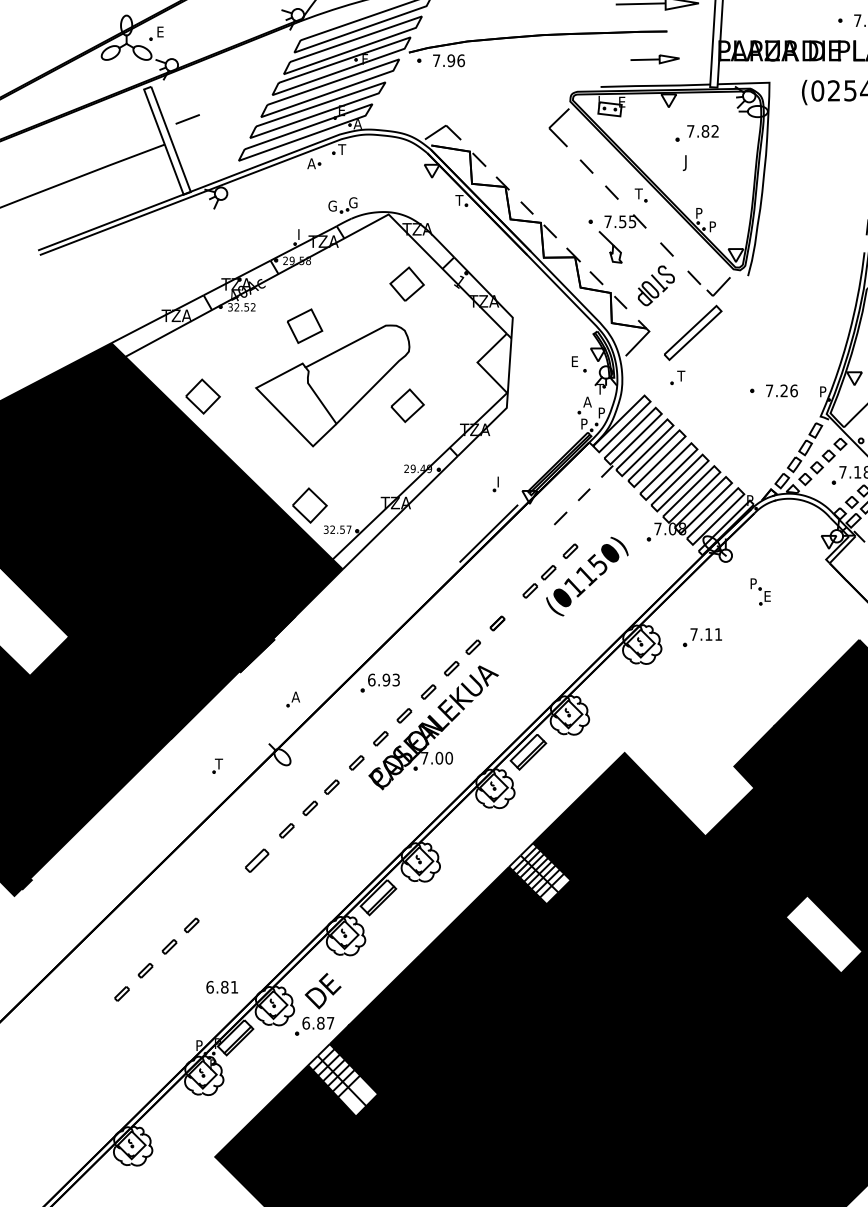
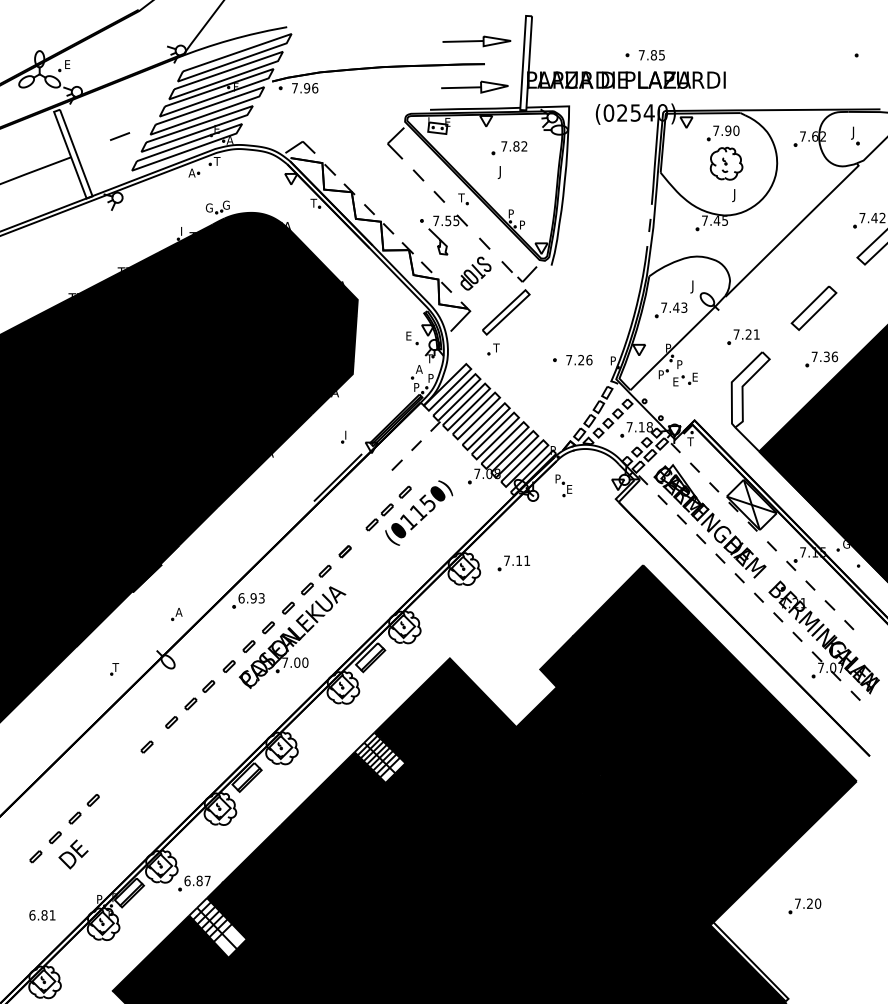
part: (654, 58) -> (474, 86), size x1.67
line: (188, 119) -> (120, 136), moved
fill: (312, 390) -> (192, 359), added
part: (760, 591) -> (563, 485), moved
part: (256, 859) -> (146, 746), size x0.62
fill: (823, 934) -> (613, 807), added
text: (222, 987) -> (42, 915), moved
text: (323, 991) -> (73, 854), moved

